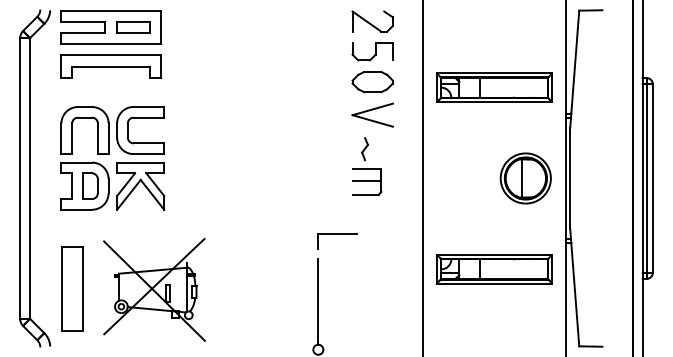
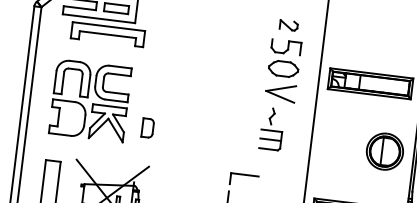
part: (372, 21) -> (288, 25), size x0.6
part: (110, 66) -> (107, 34), moved
part: (90, 185) -> (147, 127), moved

